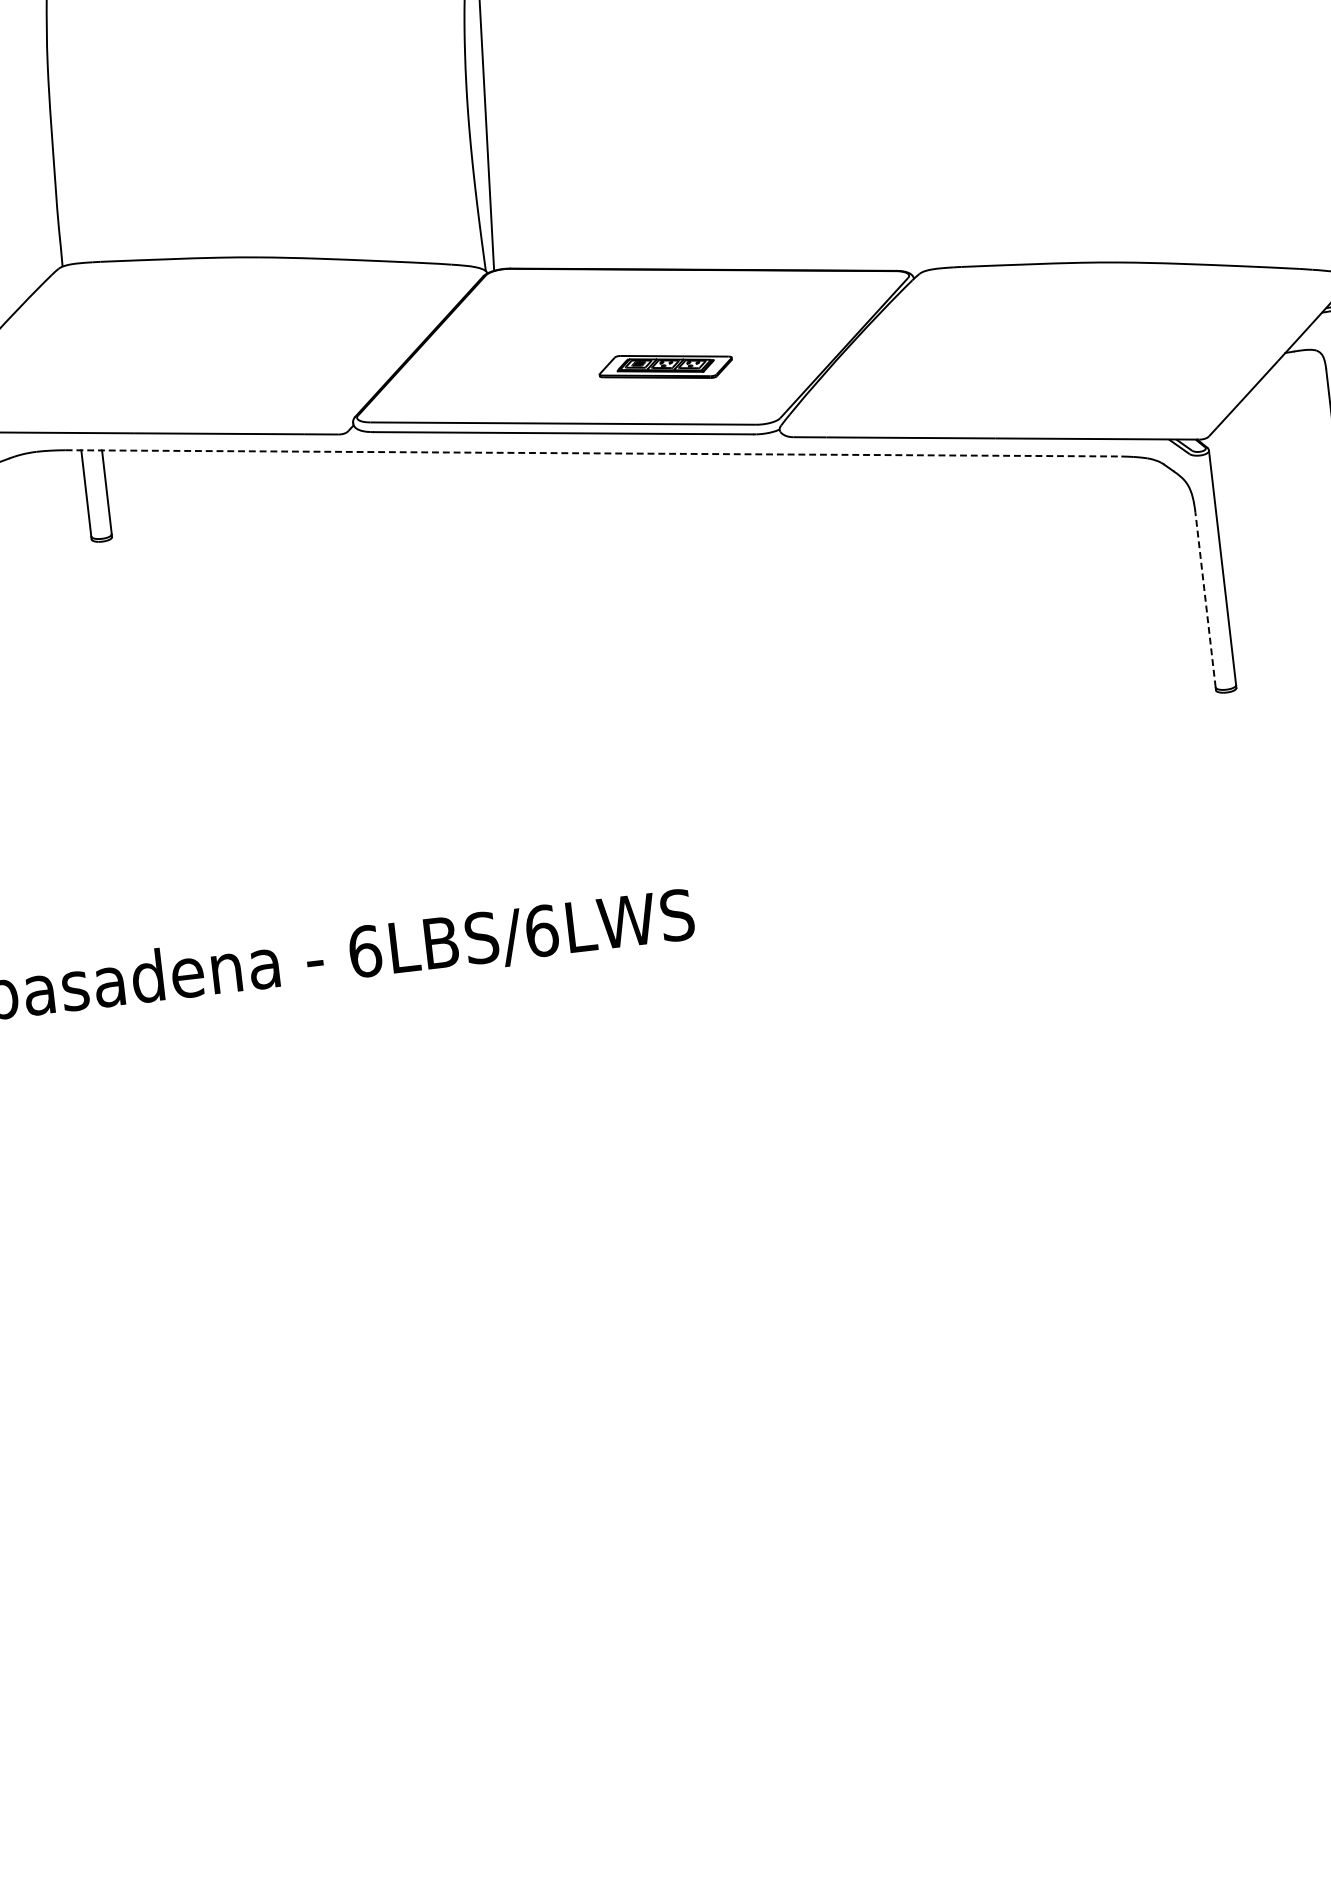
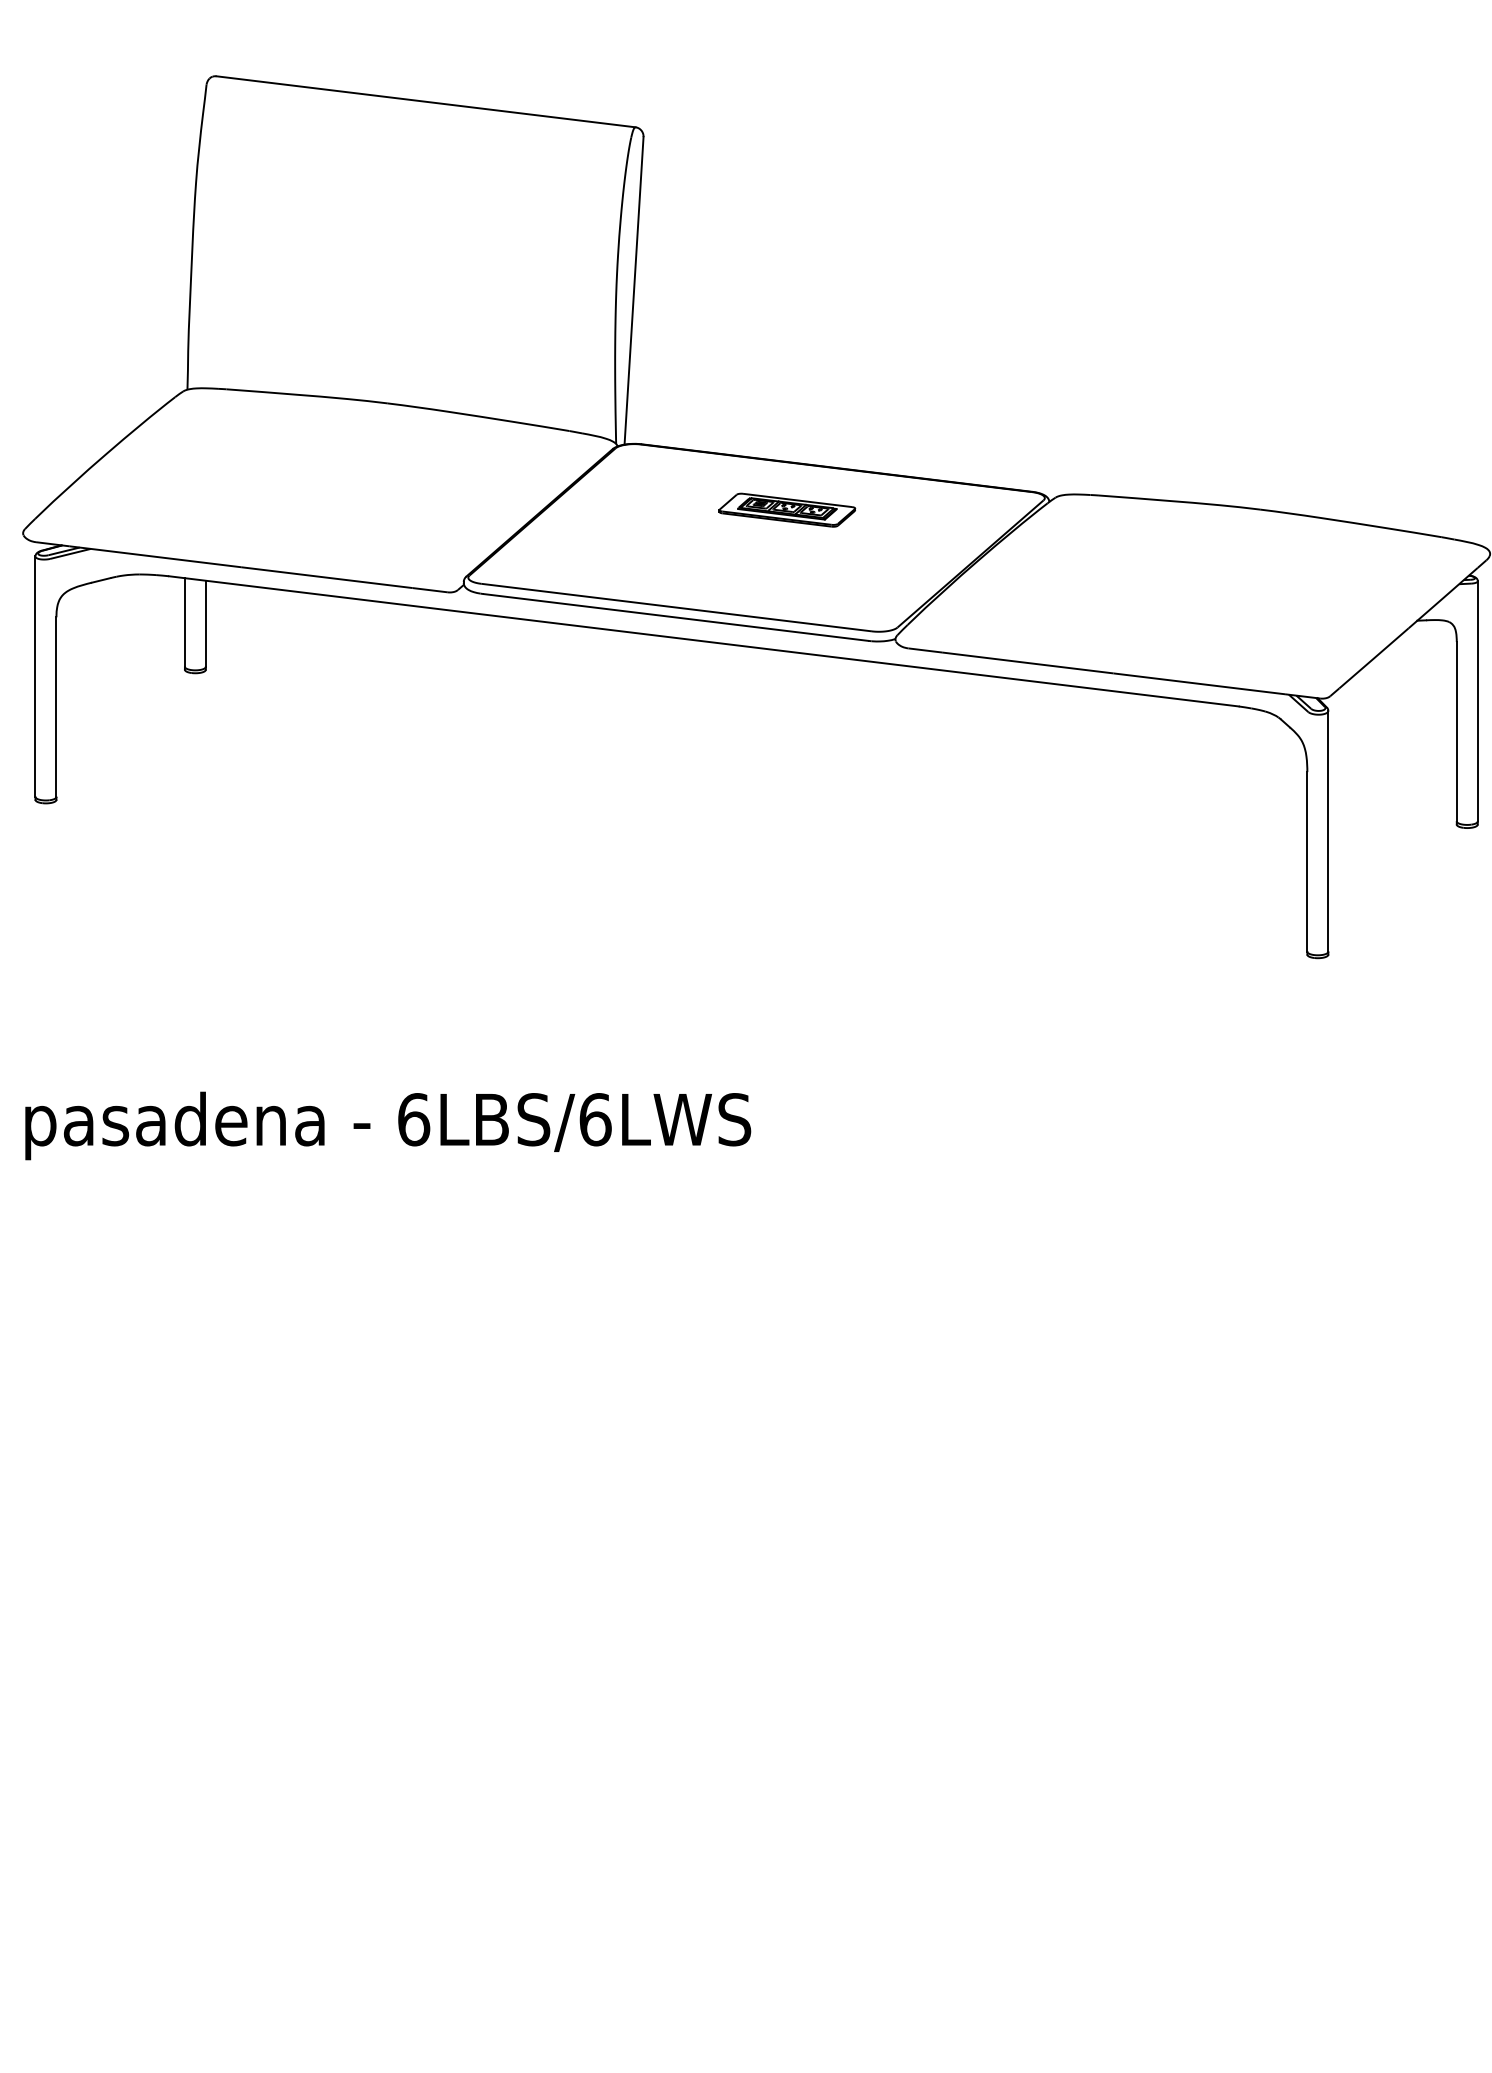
part: (665, 366) -> (787, 509), moved
line: (593, 453) -> (703, 641), dashed -> solid
line: (1205, 599) -> (1307, 861), dashed -> solid

